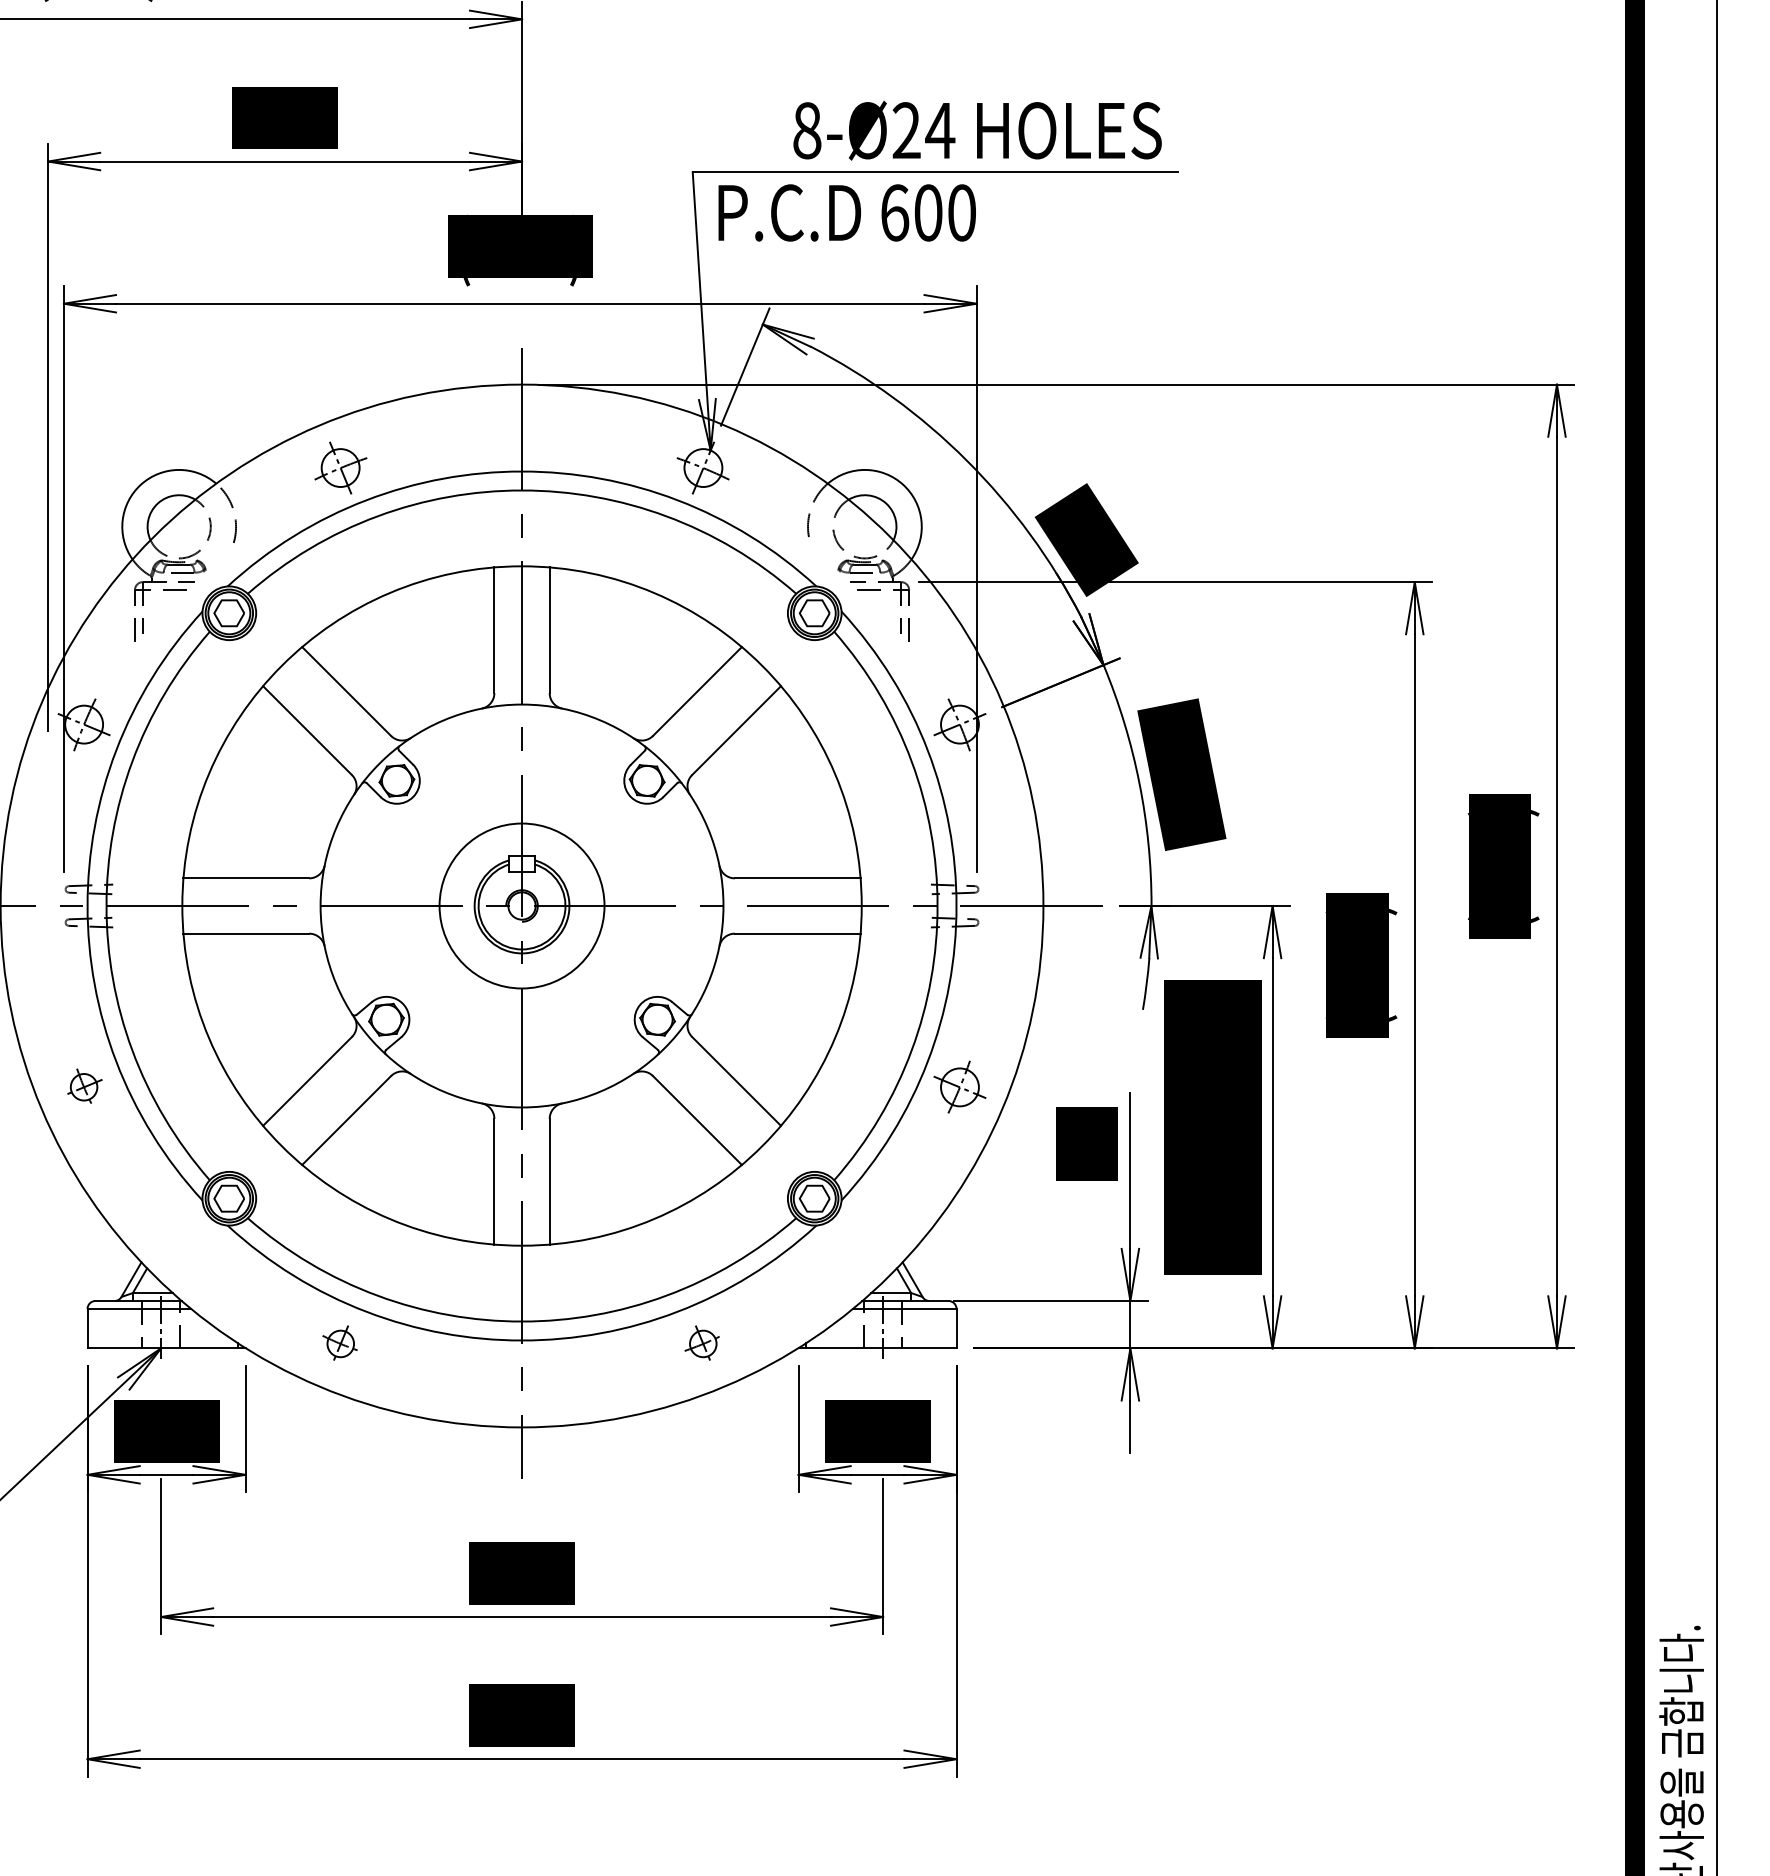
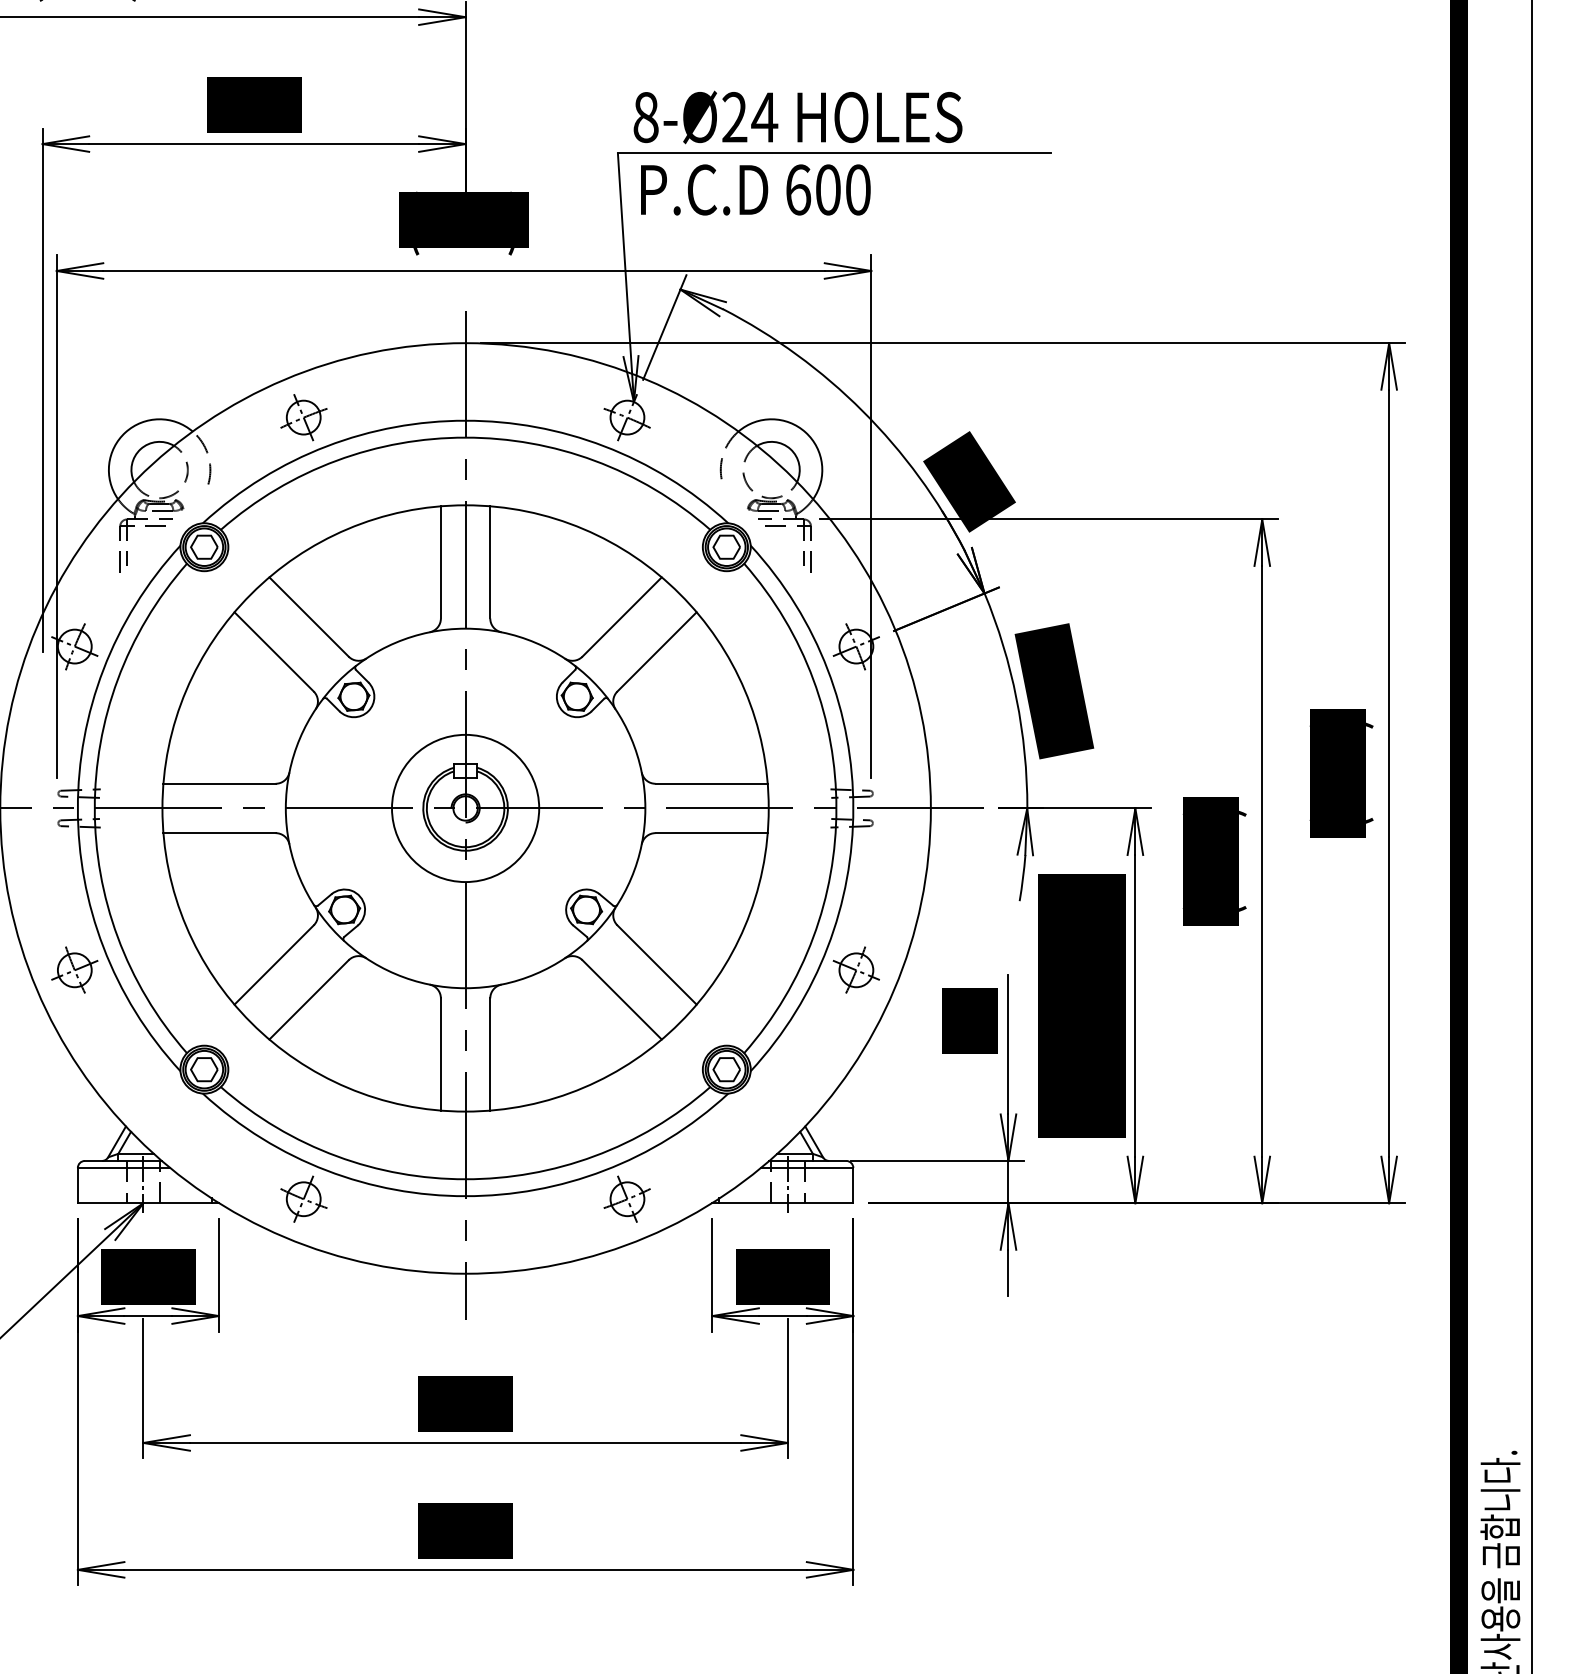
text: (977, 130) -> (797, 117), moved
part: (83, 1086) -> (74, 969), size x1.43
part: (340, 1343) -> (303, 1198), size x1.43
part: (702, 1343) -> (626, 1198), size x1.43

